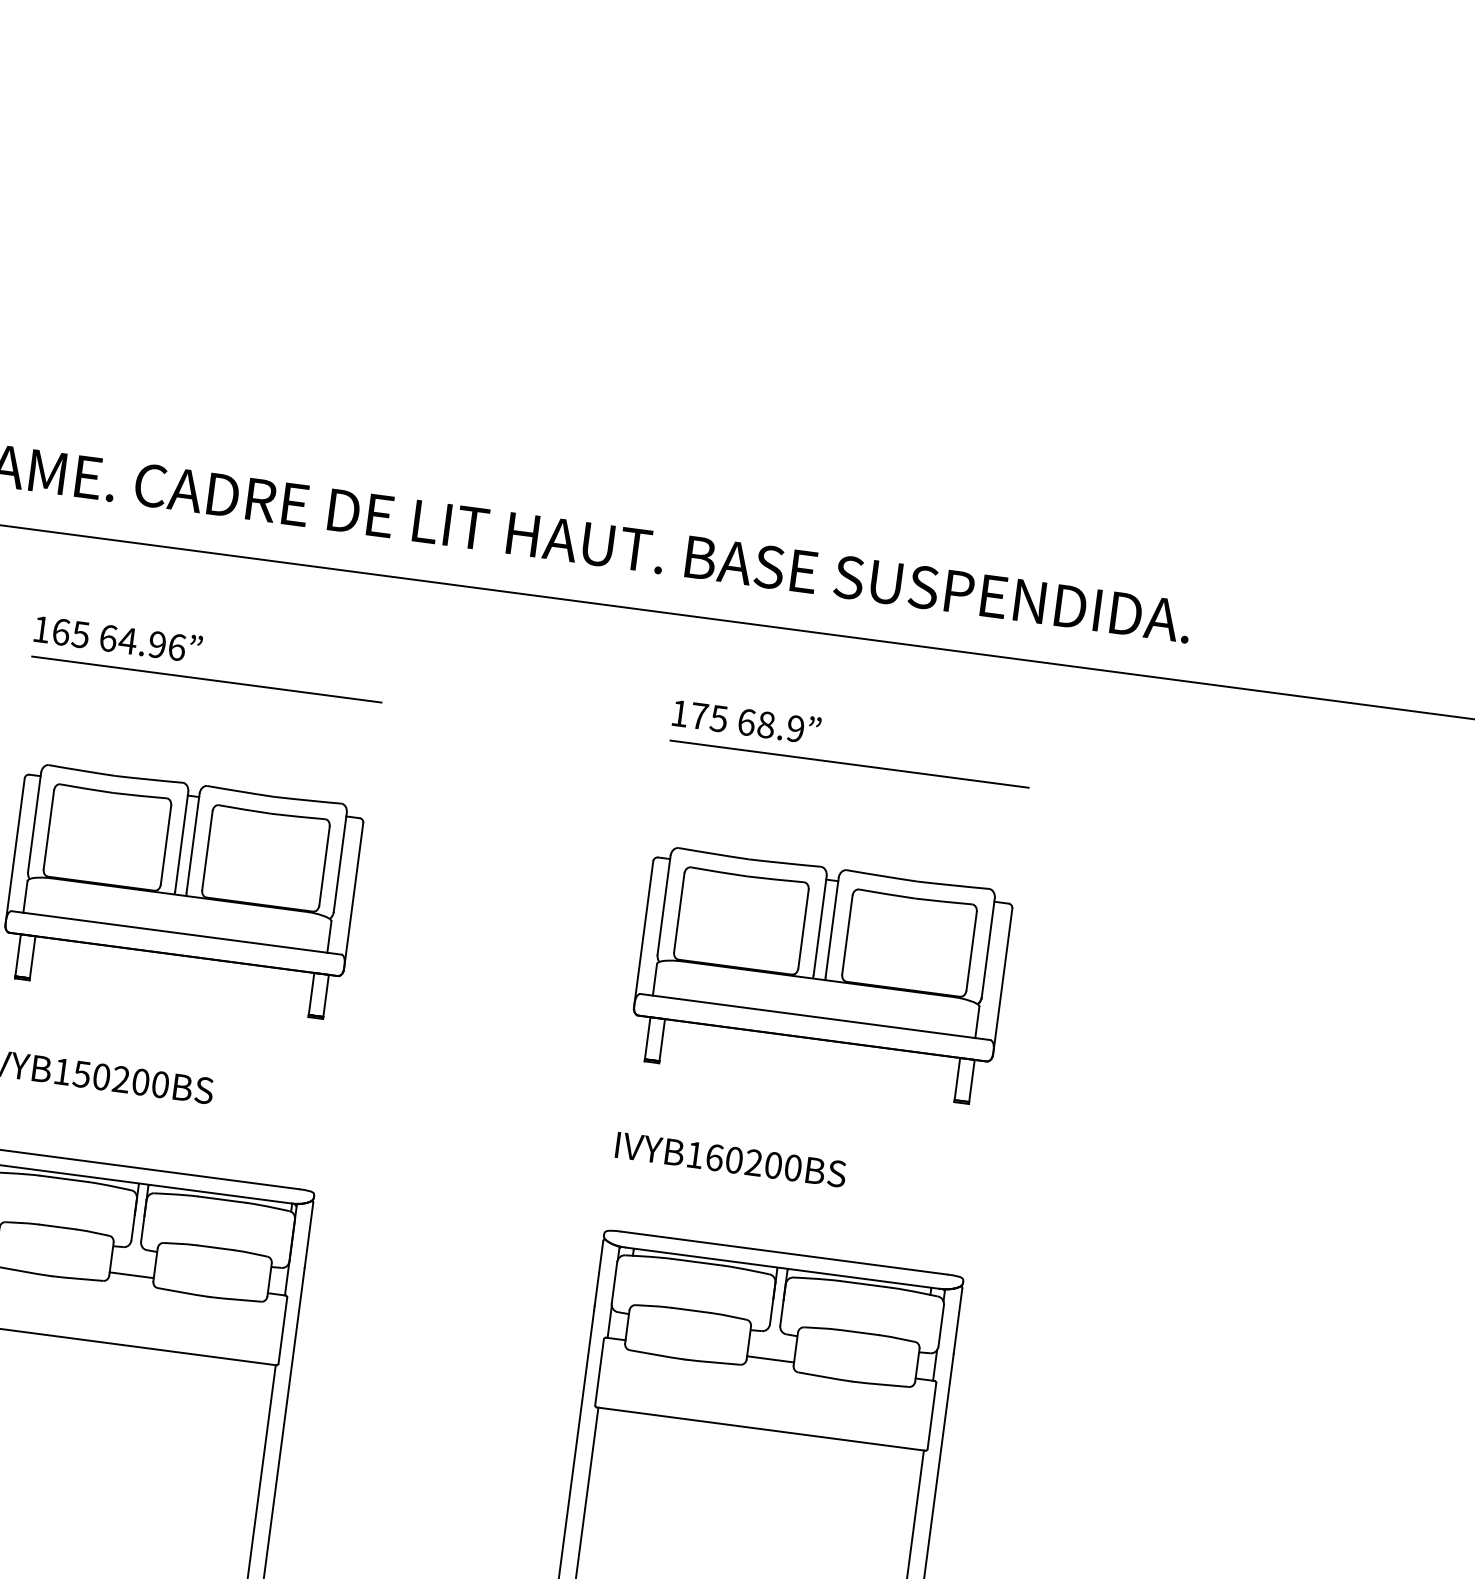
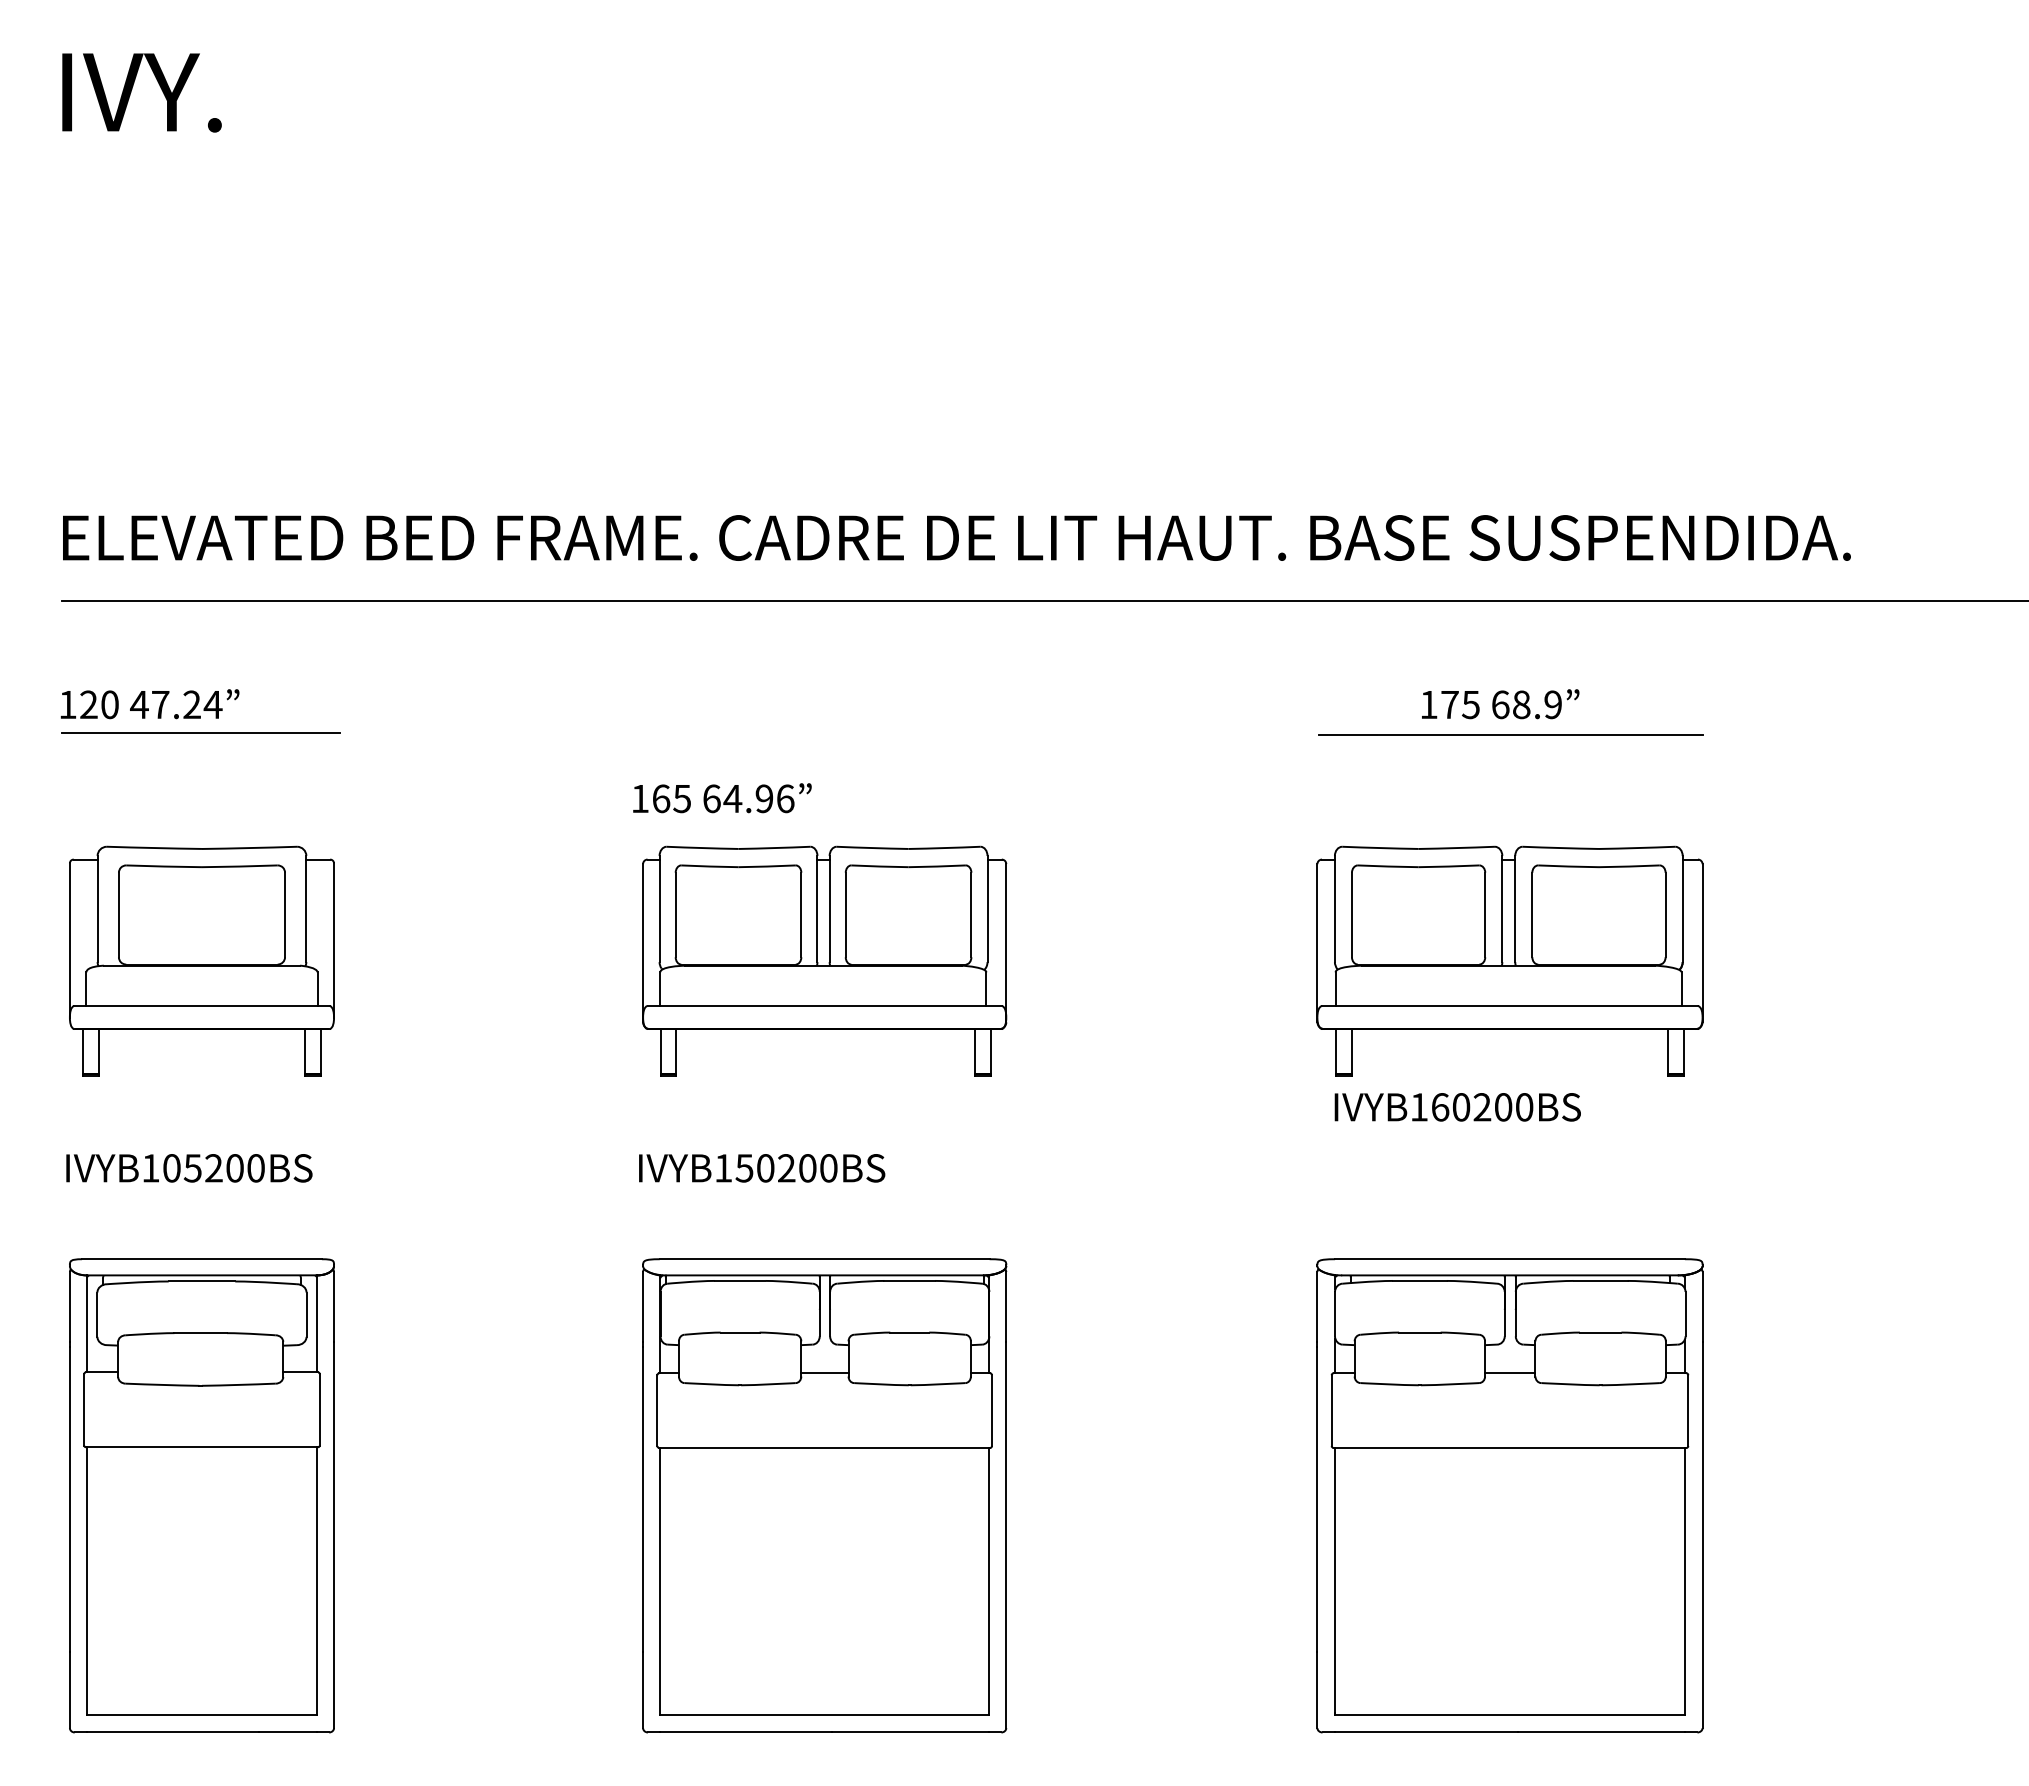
text: (118, 639) -> (722, 798), moved
line: (206, 679) -> (821, 734), removed
text: (746, 722) -> (1500, 704), moved
text: (730, 1159) -> (1457, 1107), moved

